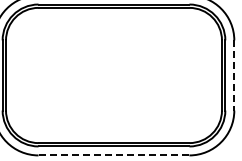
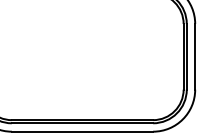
line: (234, 75) -> (195, 56), dashed -> solid
line: (114, 155) -> (82, 131), dashed -> solid

